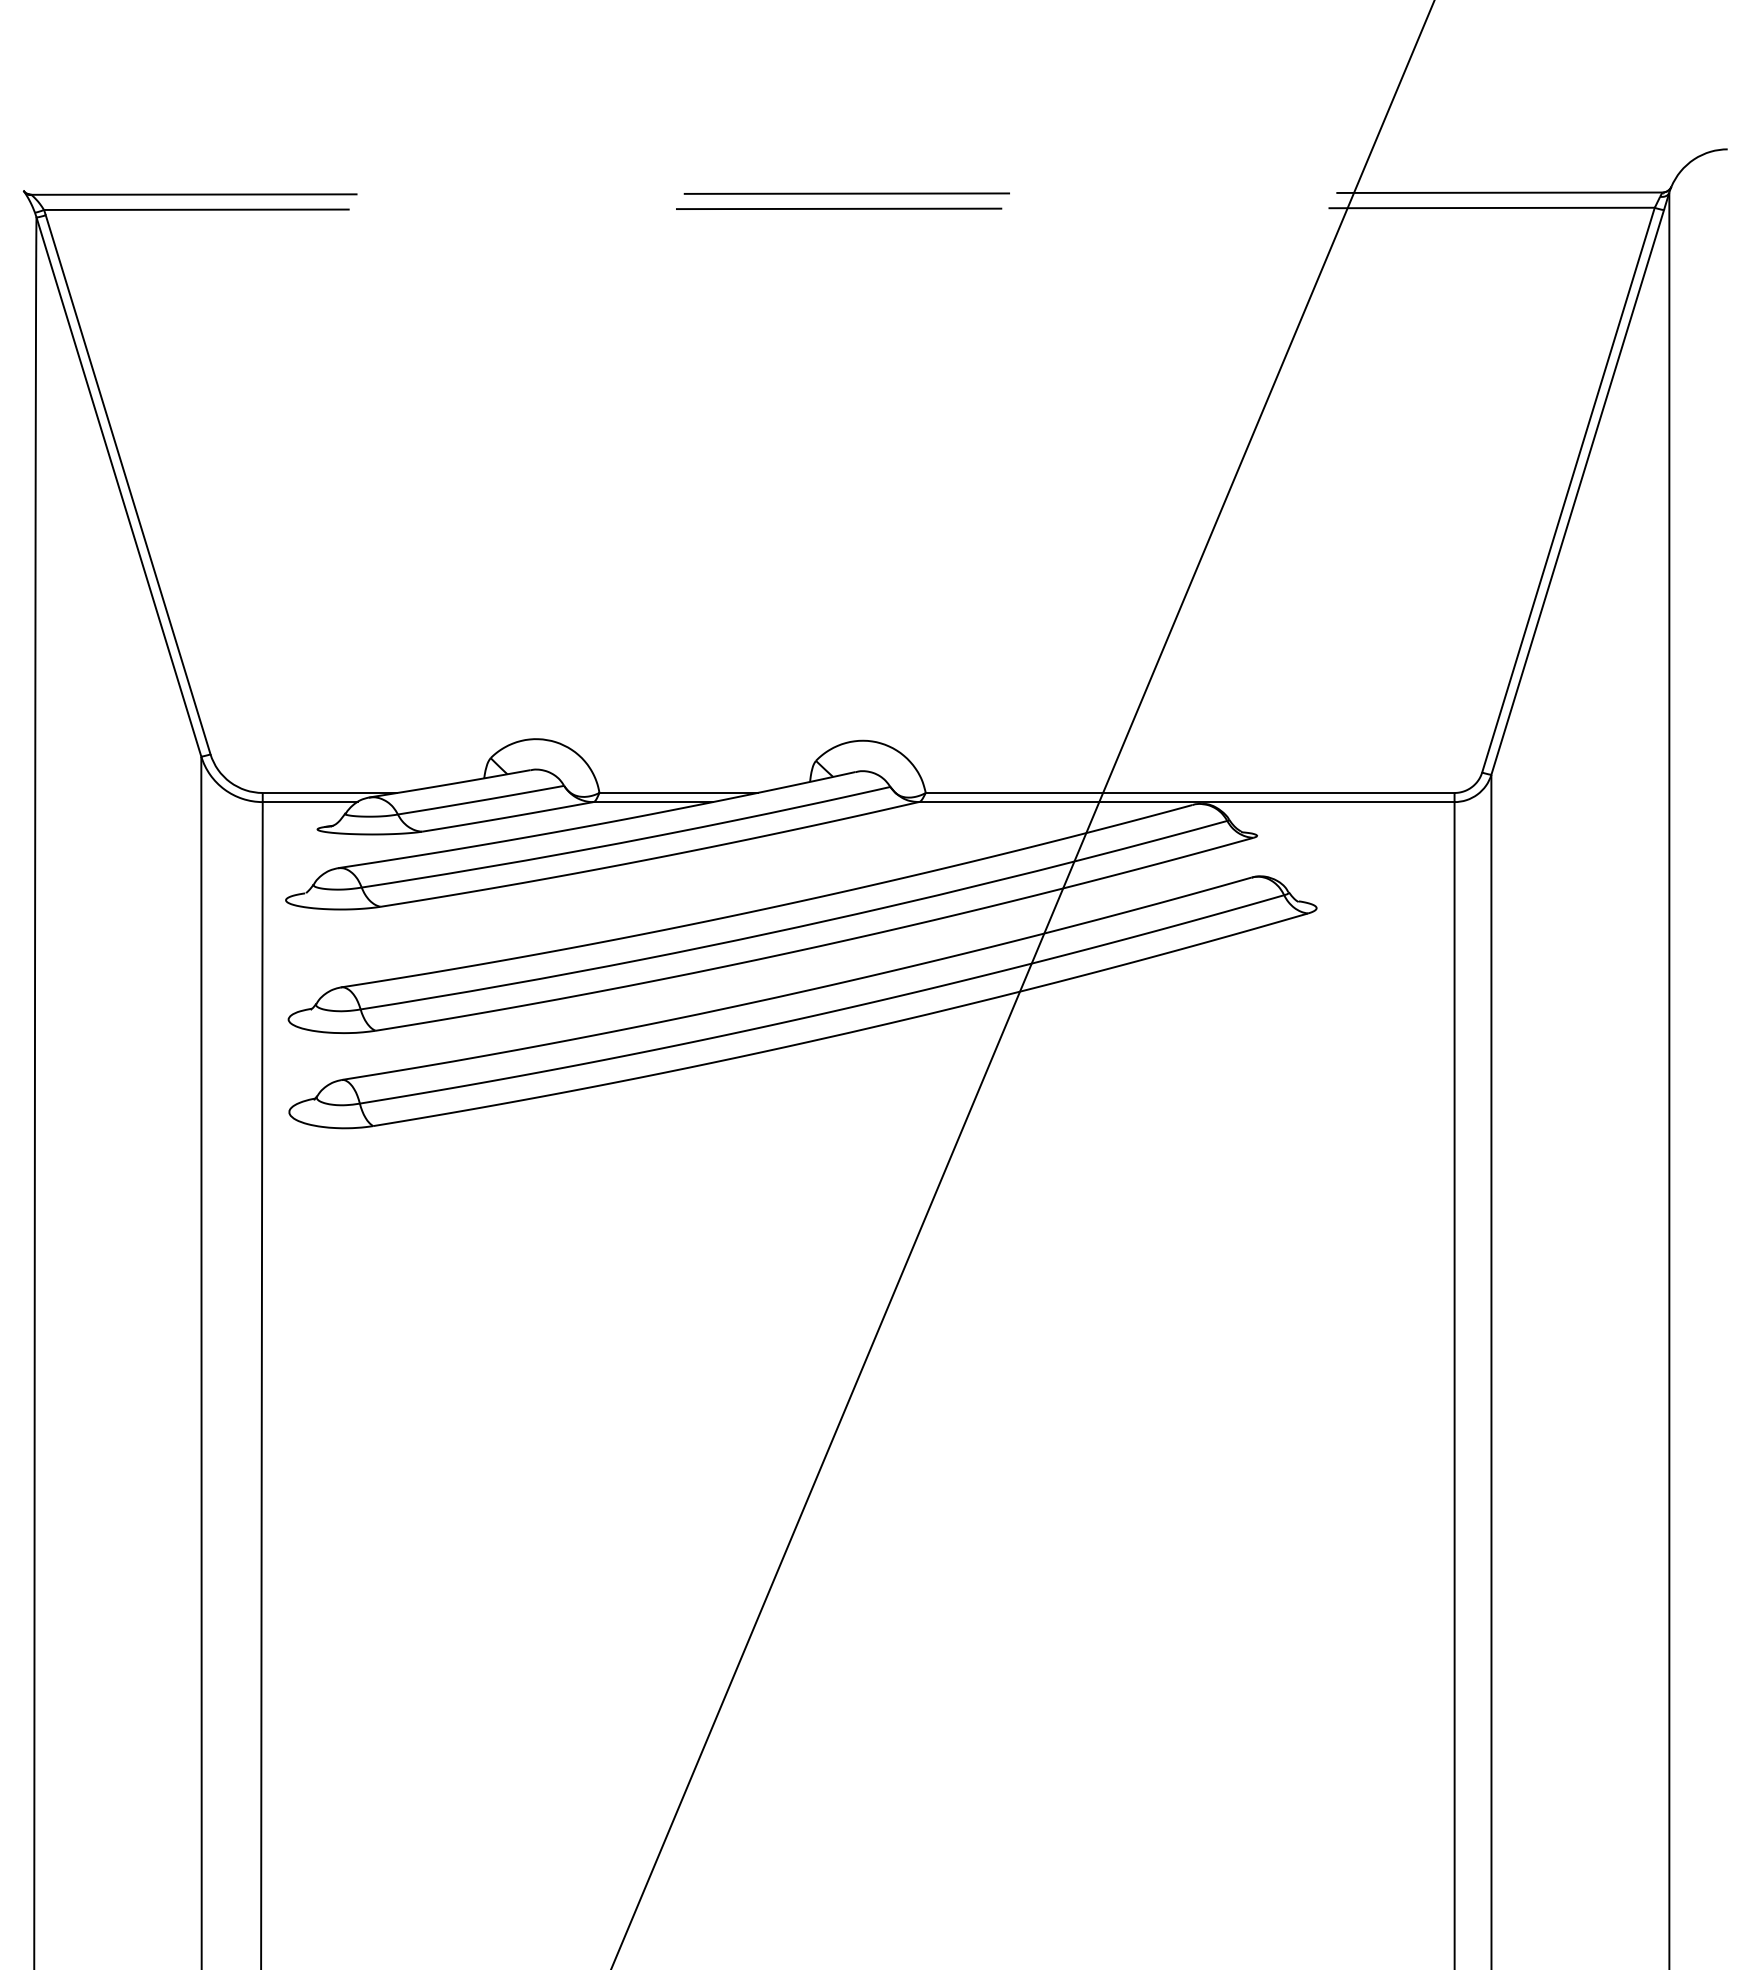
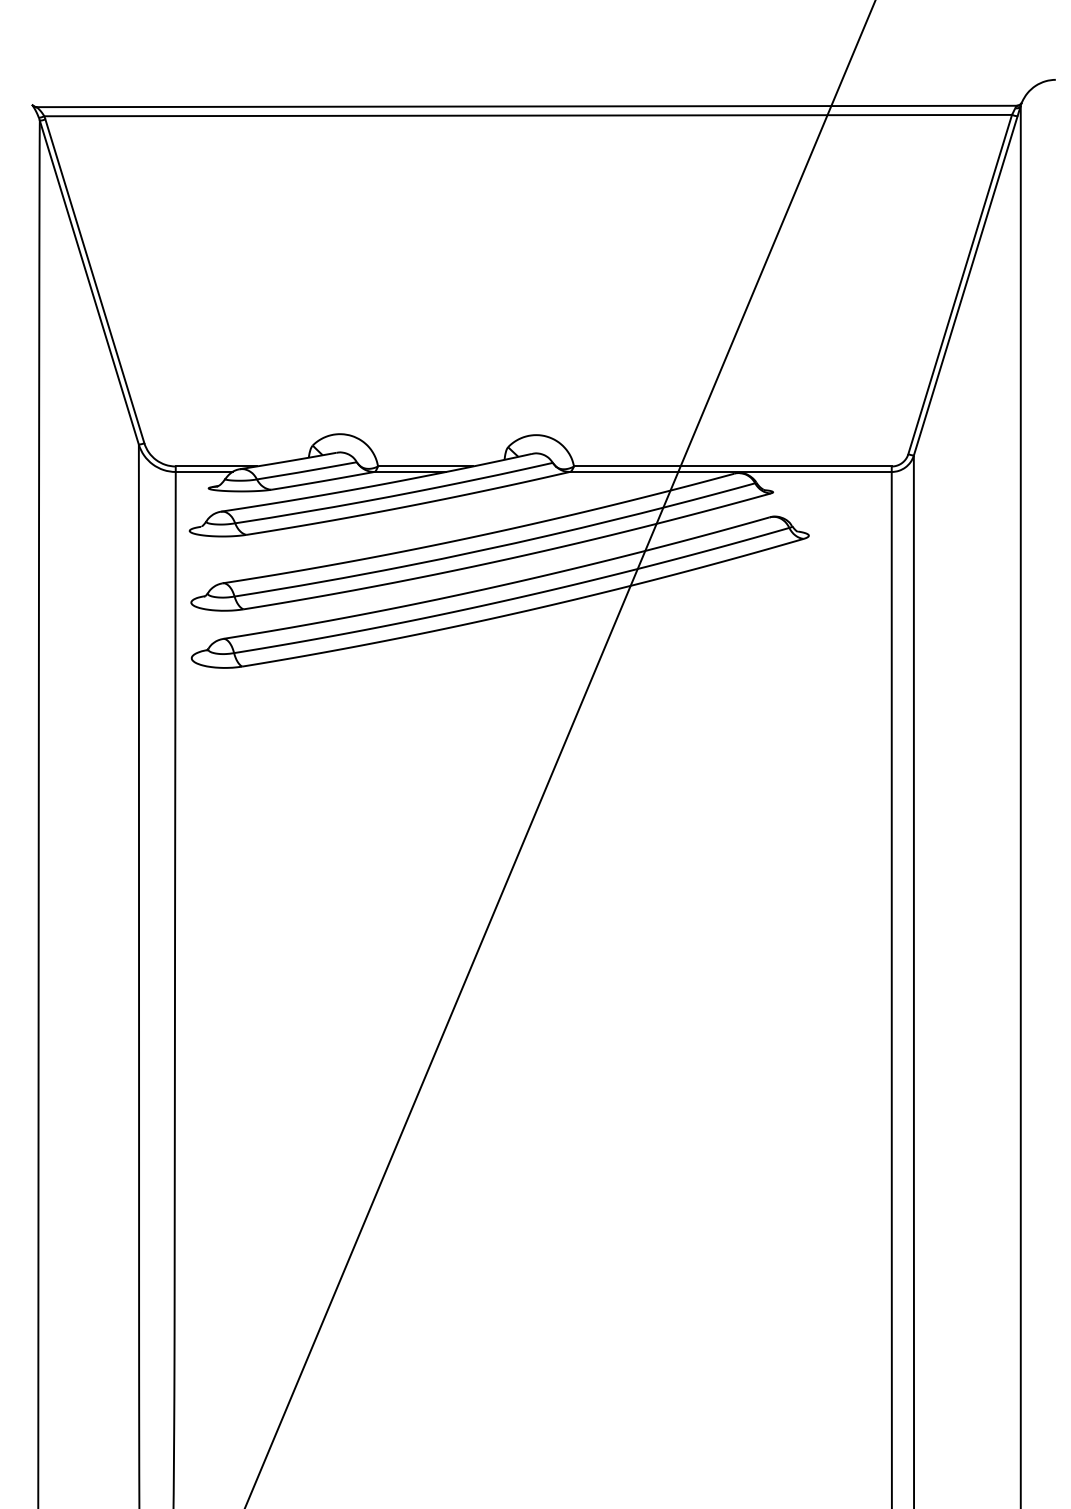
line: (846, 193) -> (526, 106), dashed -> solid
line: (849, 208) -> (528, 115), dashed -> solid

